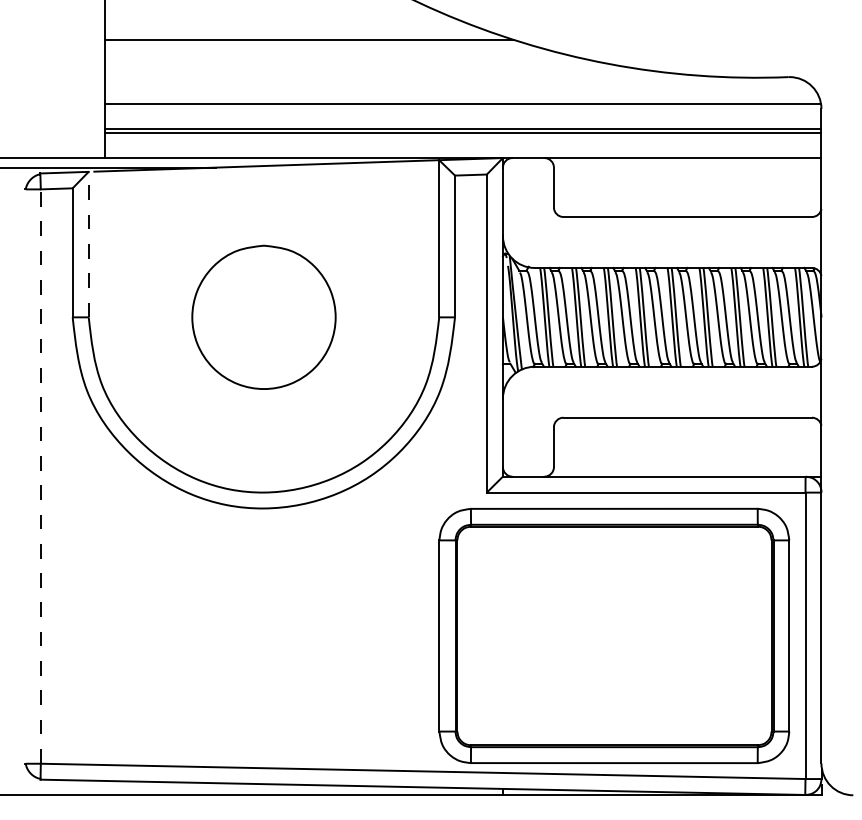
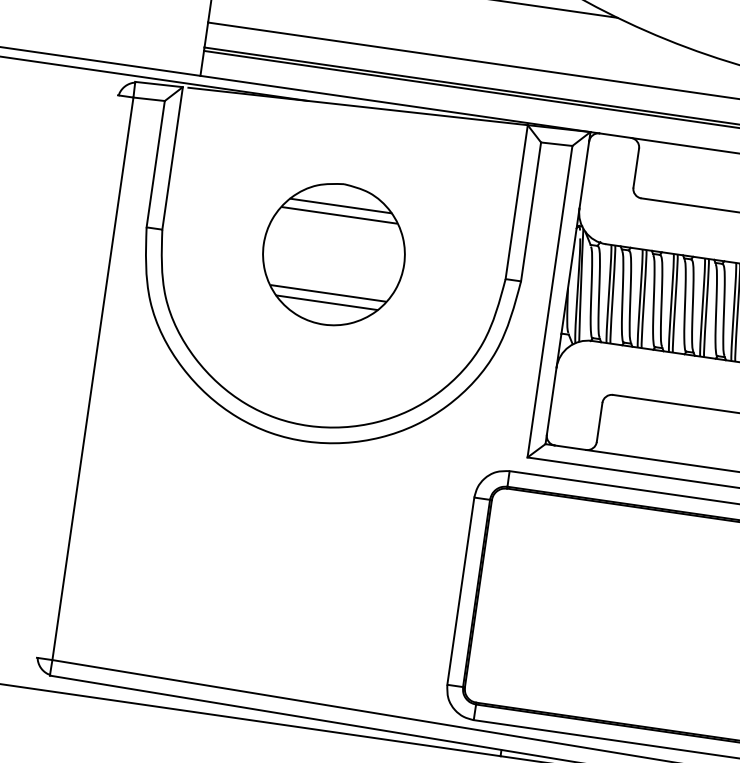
line: (88, 244) -> (172, 158), dashed -> solid
line: (263, 267) -> (340, 205), added
line: (263, 277) -> (339, 215), added
line: (263, 357) -> (327, 293), added
line: (263, 366) -> (326, 302), added
line: (40, 476) -> (92, 378), dashed -> solid

